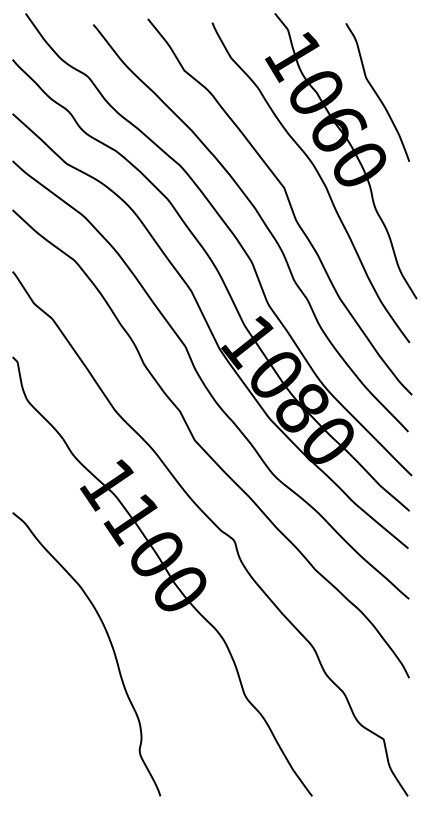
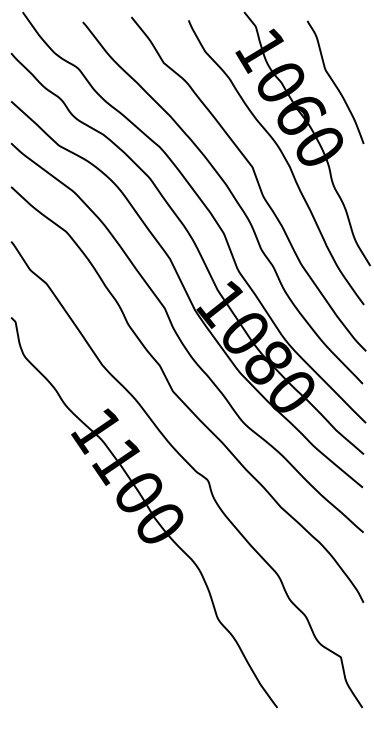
curve: (109, 642) -> (97, 571), removed

